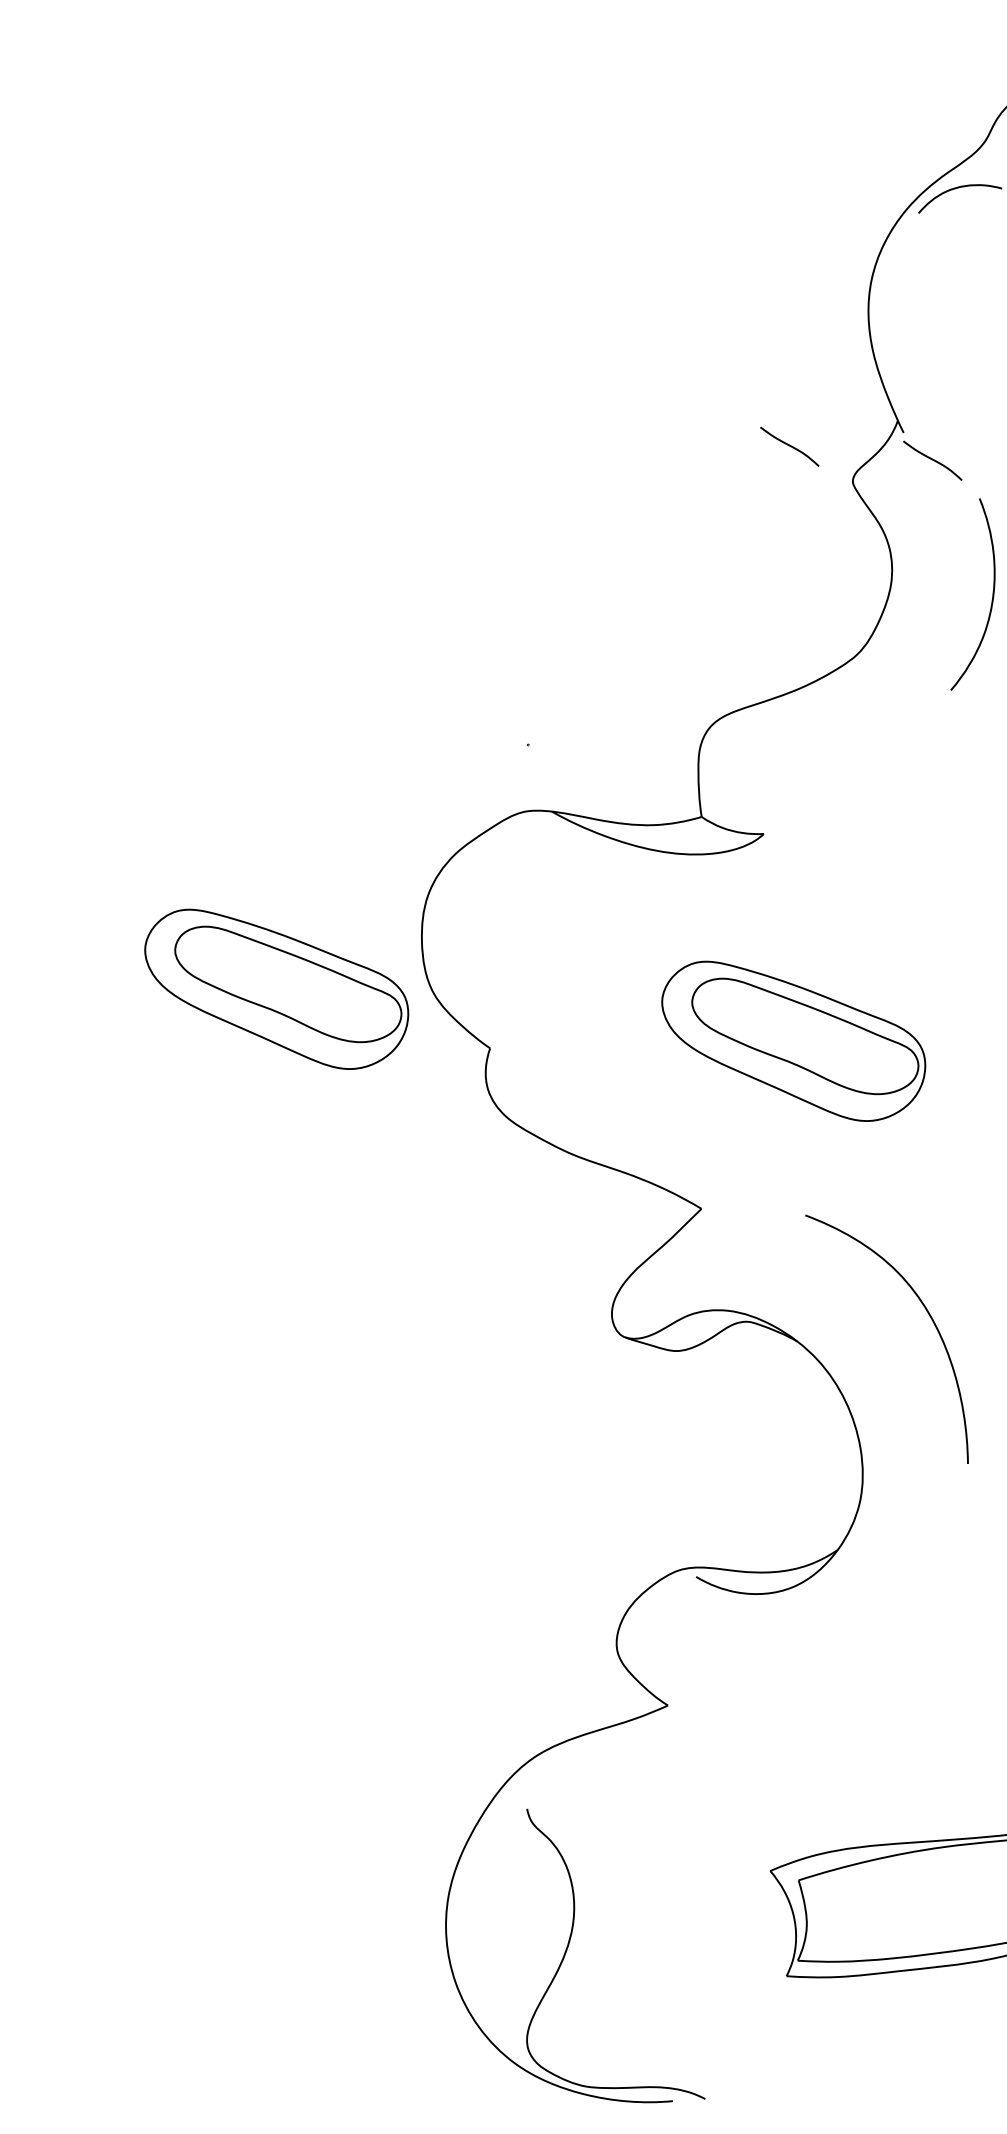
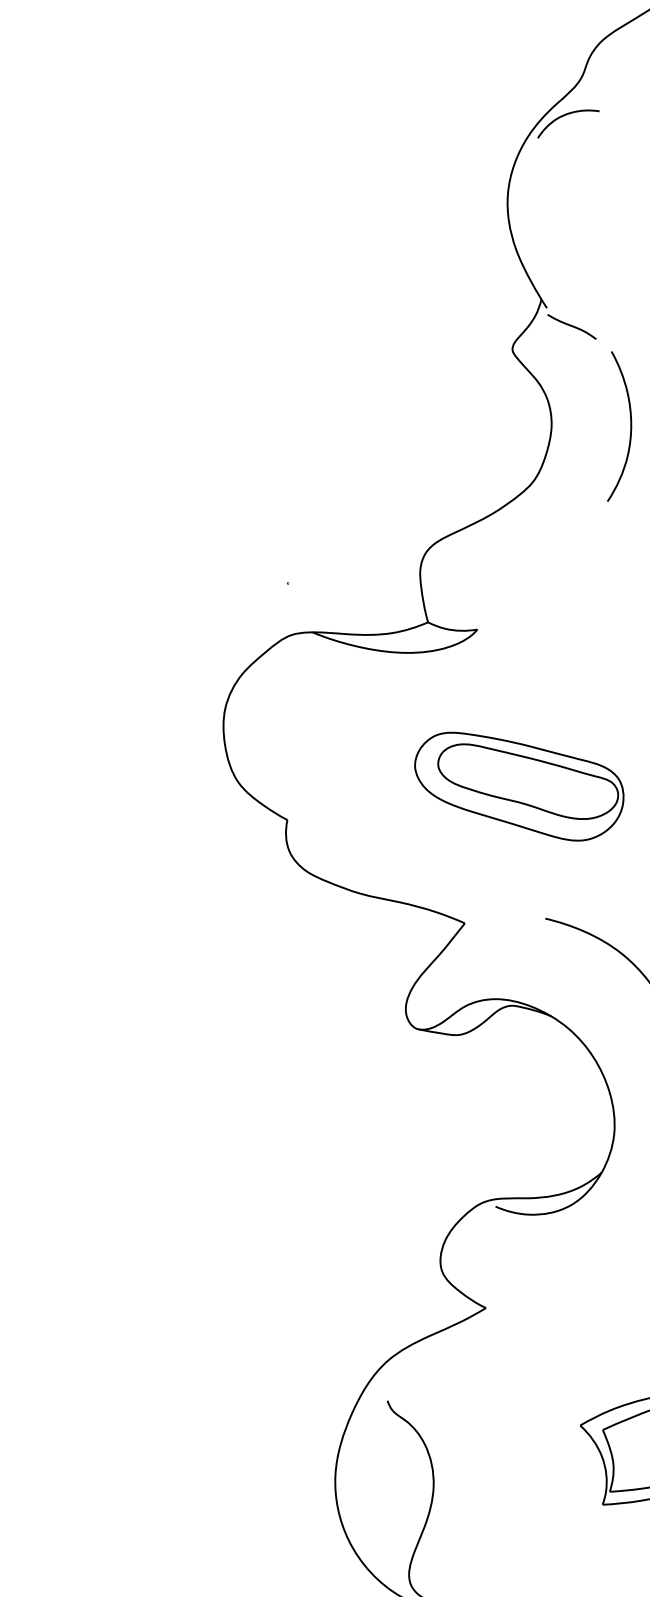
curve: (789, 446) -> (460, 329), removed
part: (276, 988) -> (117, 794), removed

